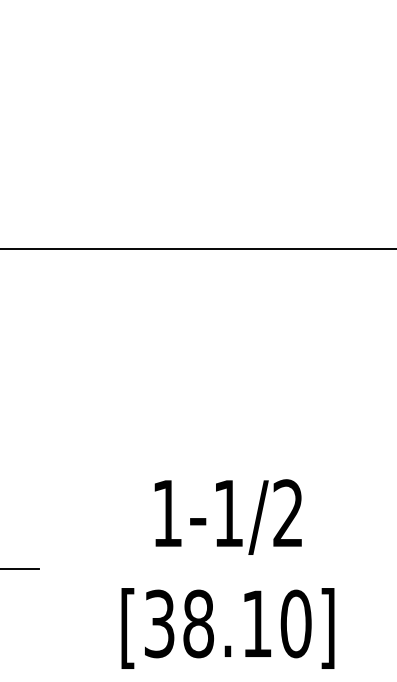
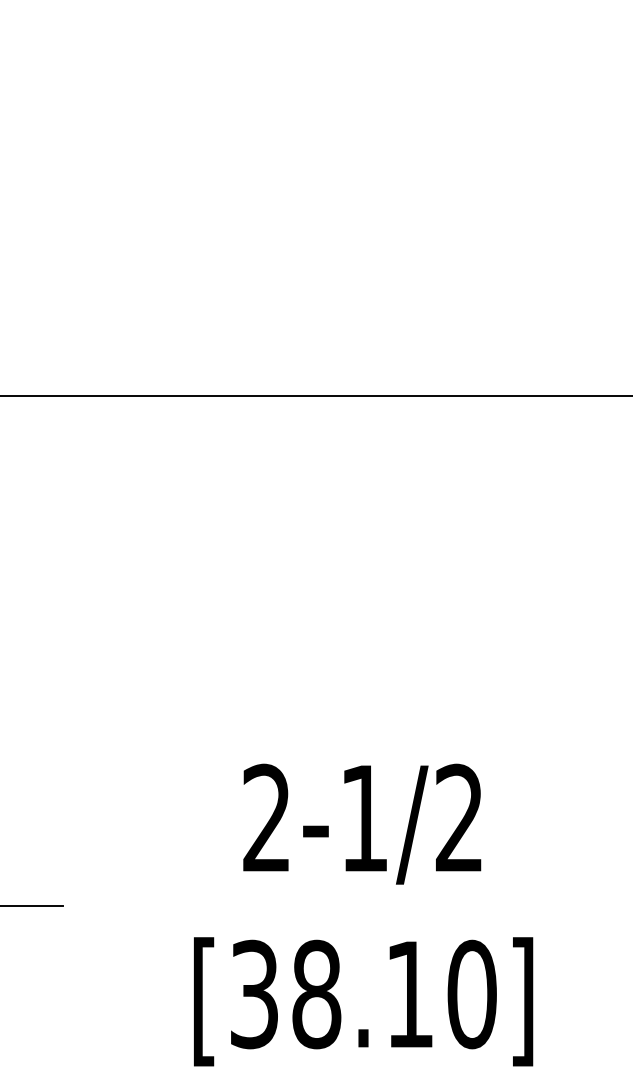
text: (166, 512) -> (265, 816), 1-1/2 -> 2-1/2

